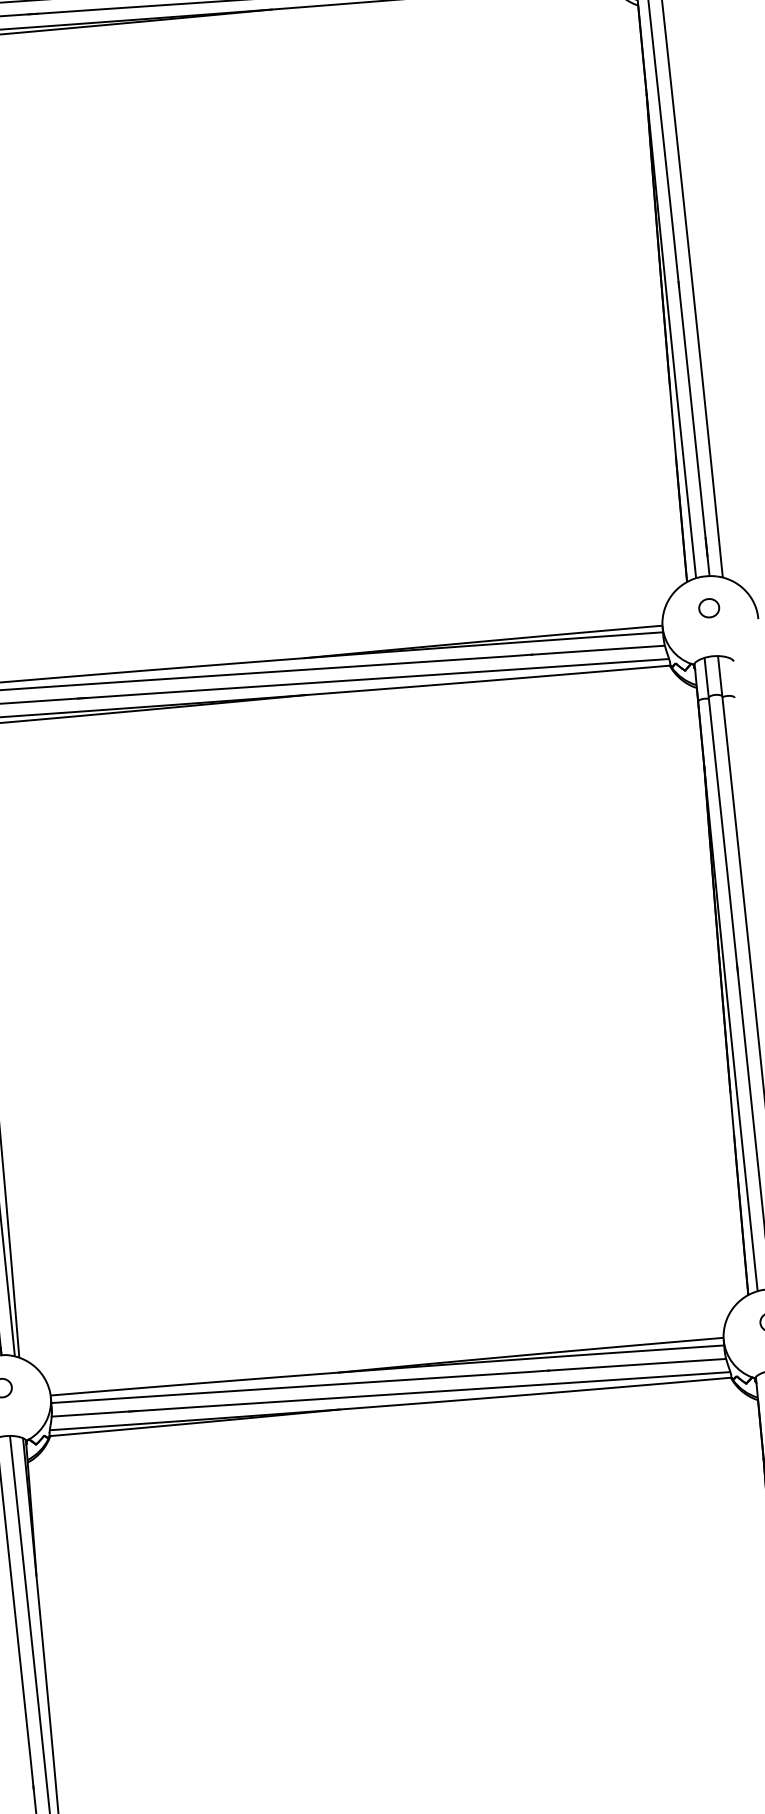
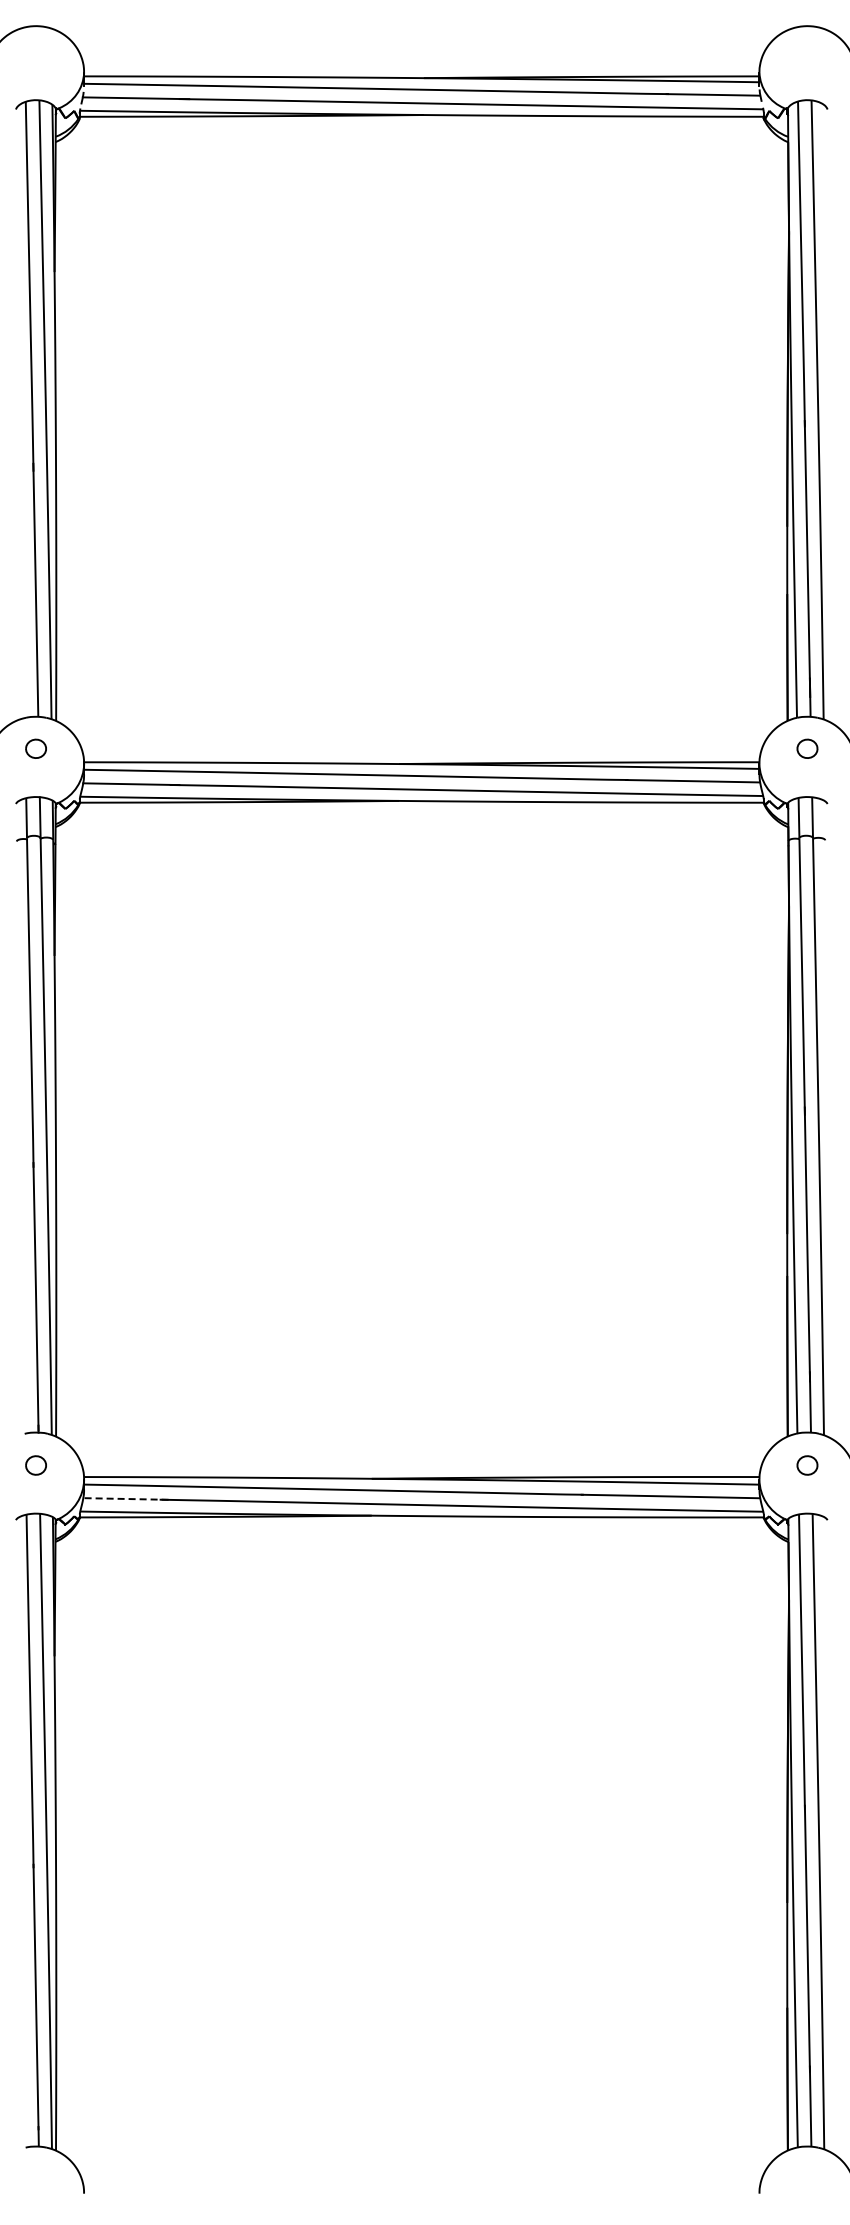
line: (93, 1413) -> (125, 1498), solid -> dashed

